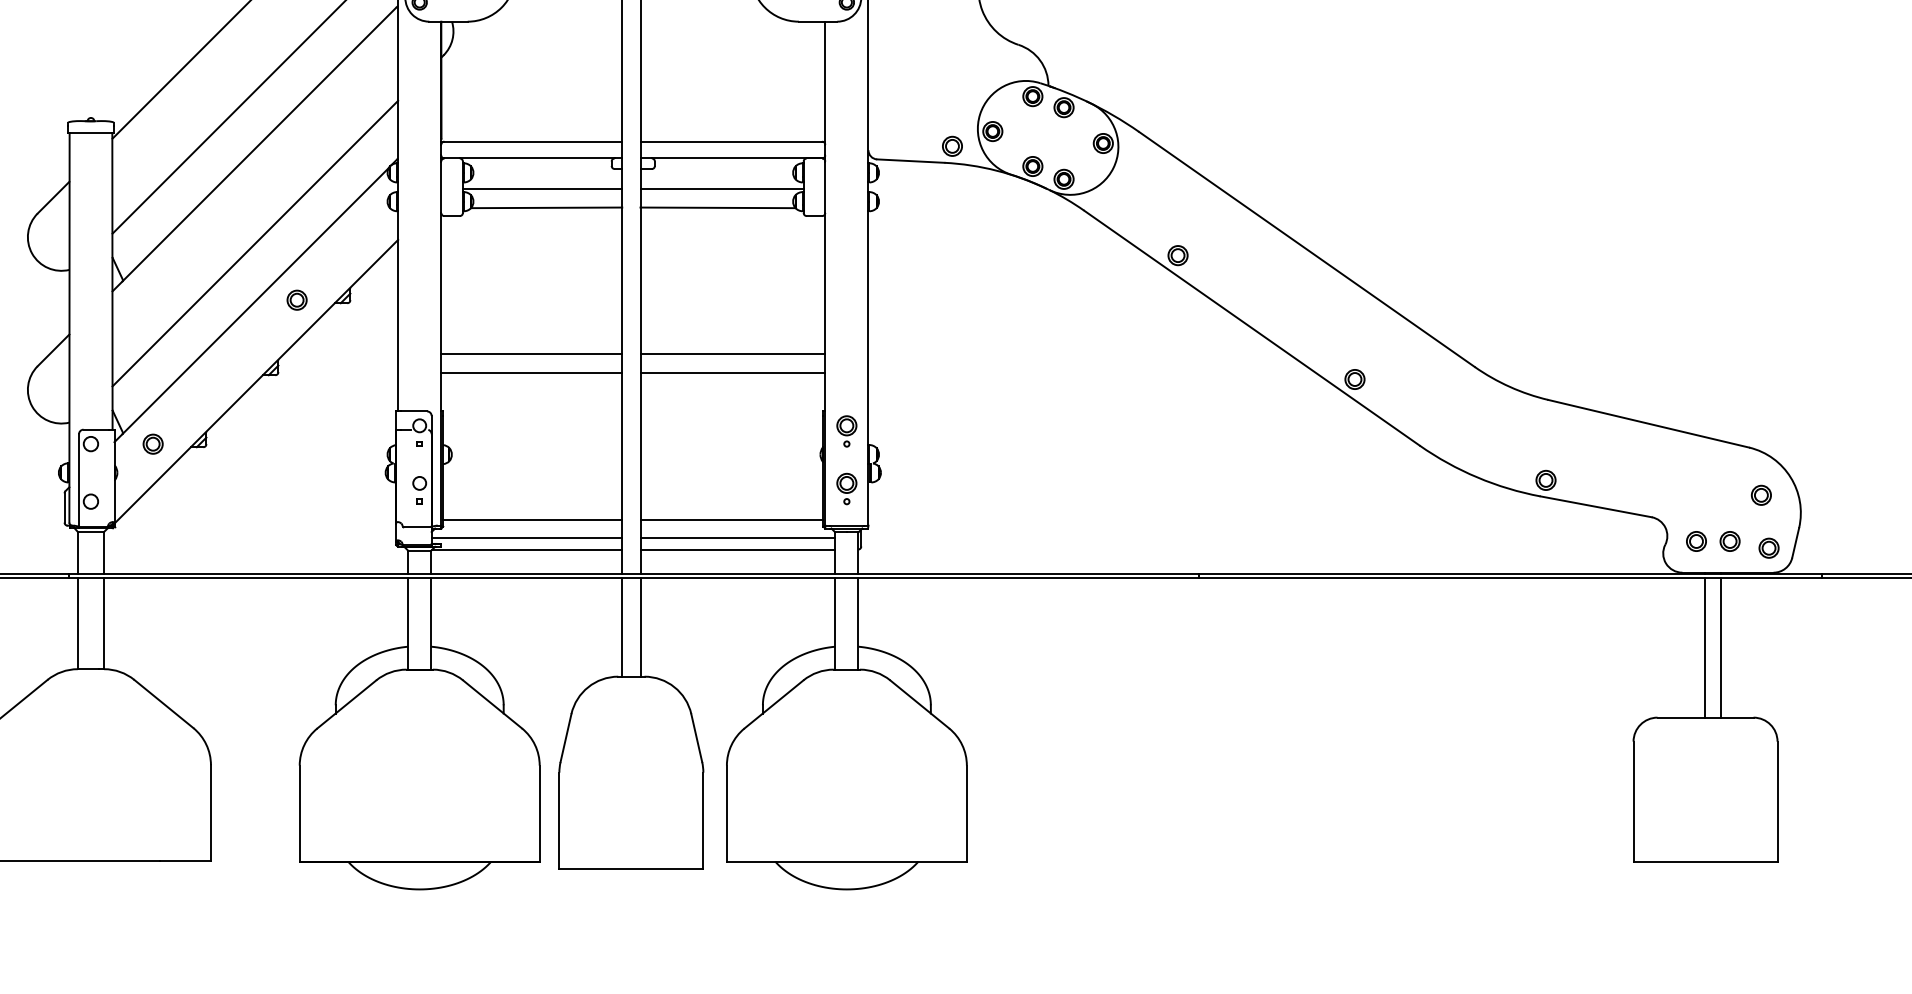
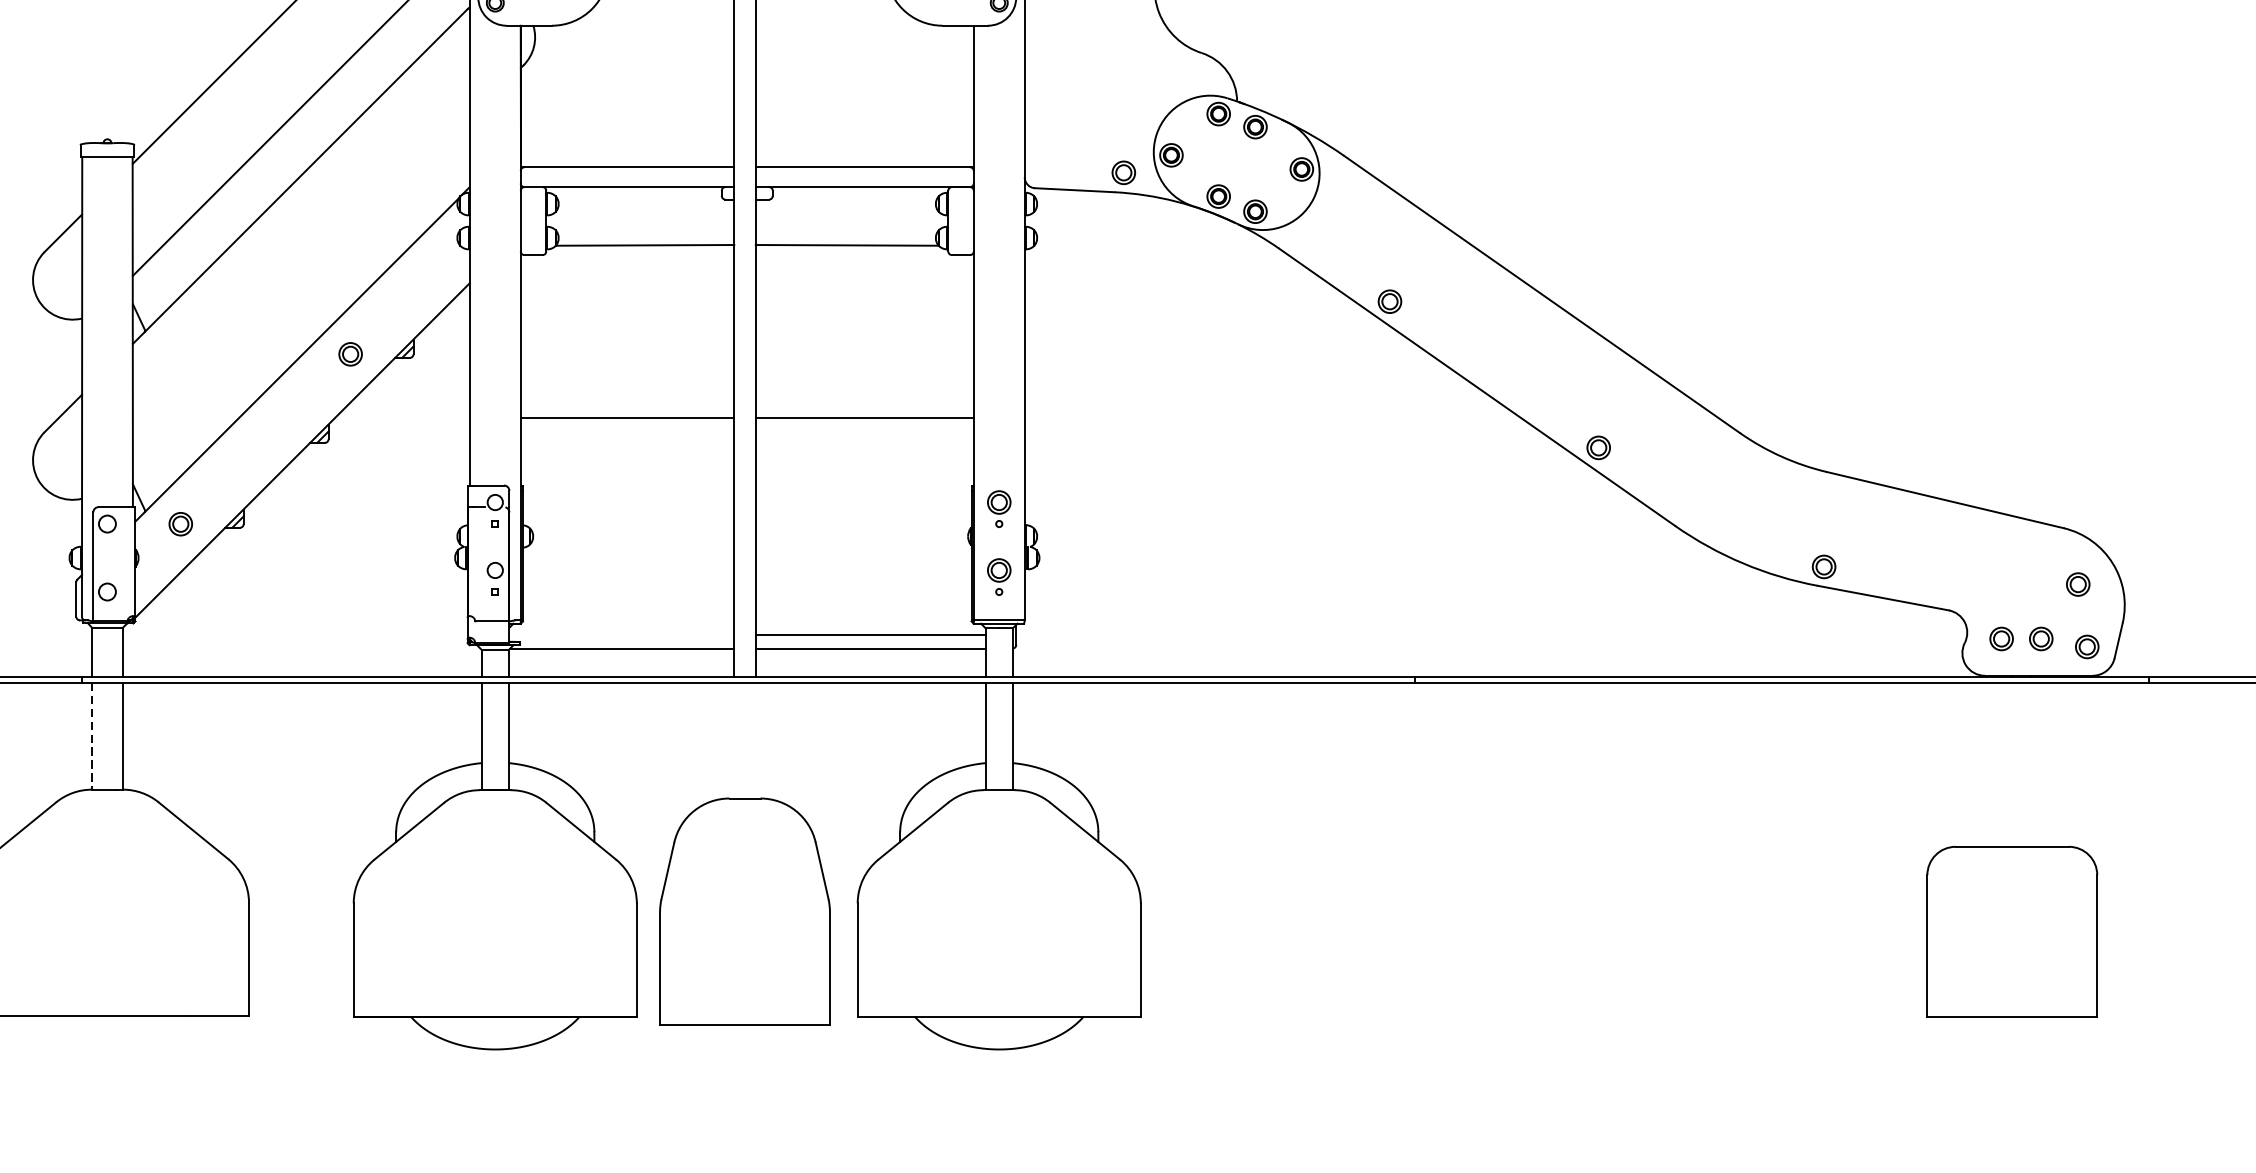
line: (542, 188) -> (640, 222), removed
line: (721, 188) -> (851, 222), removed
line: (255, 243) -> (301, 287), removed
line: (531, 373) -> (627, 440), removed
line: (732, 373) -> (864, 440), removed
line: (532, 519) -> (628, 613), removed
line: (731, 519) -> (863, 613), removed
line: (526, 538) -> (621, 635), removed
line: (77, 624) -> (91, 736), solid -> dashed
line: (622, 627) -> (734, 740), removed
line: (640, 627) -> (755, 740), removed
line: (1705, 647) -> (2012, 764), removed
line: (1721, 647) -> (2031, 764), removed

